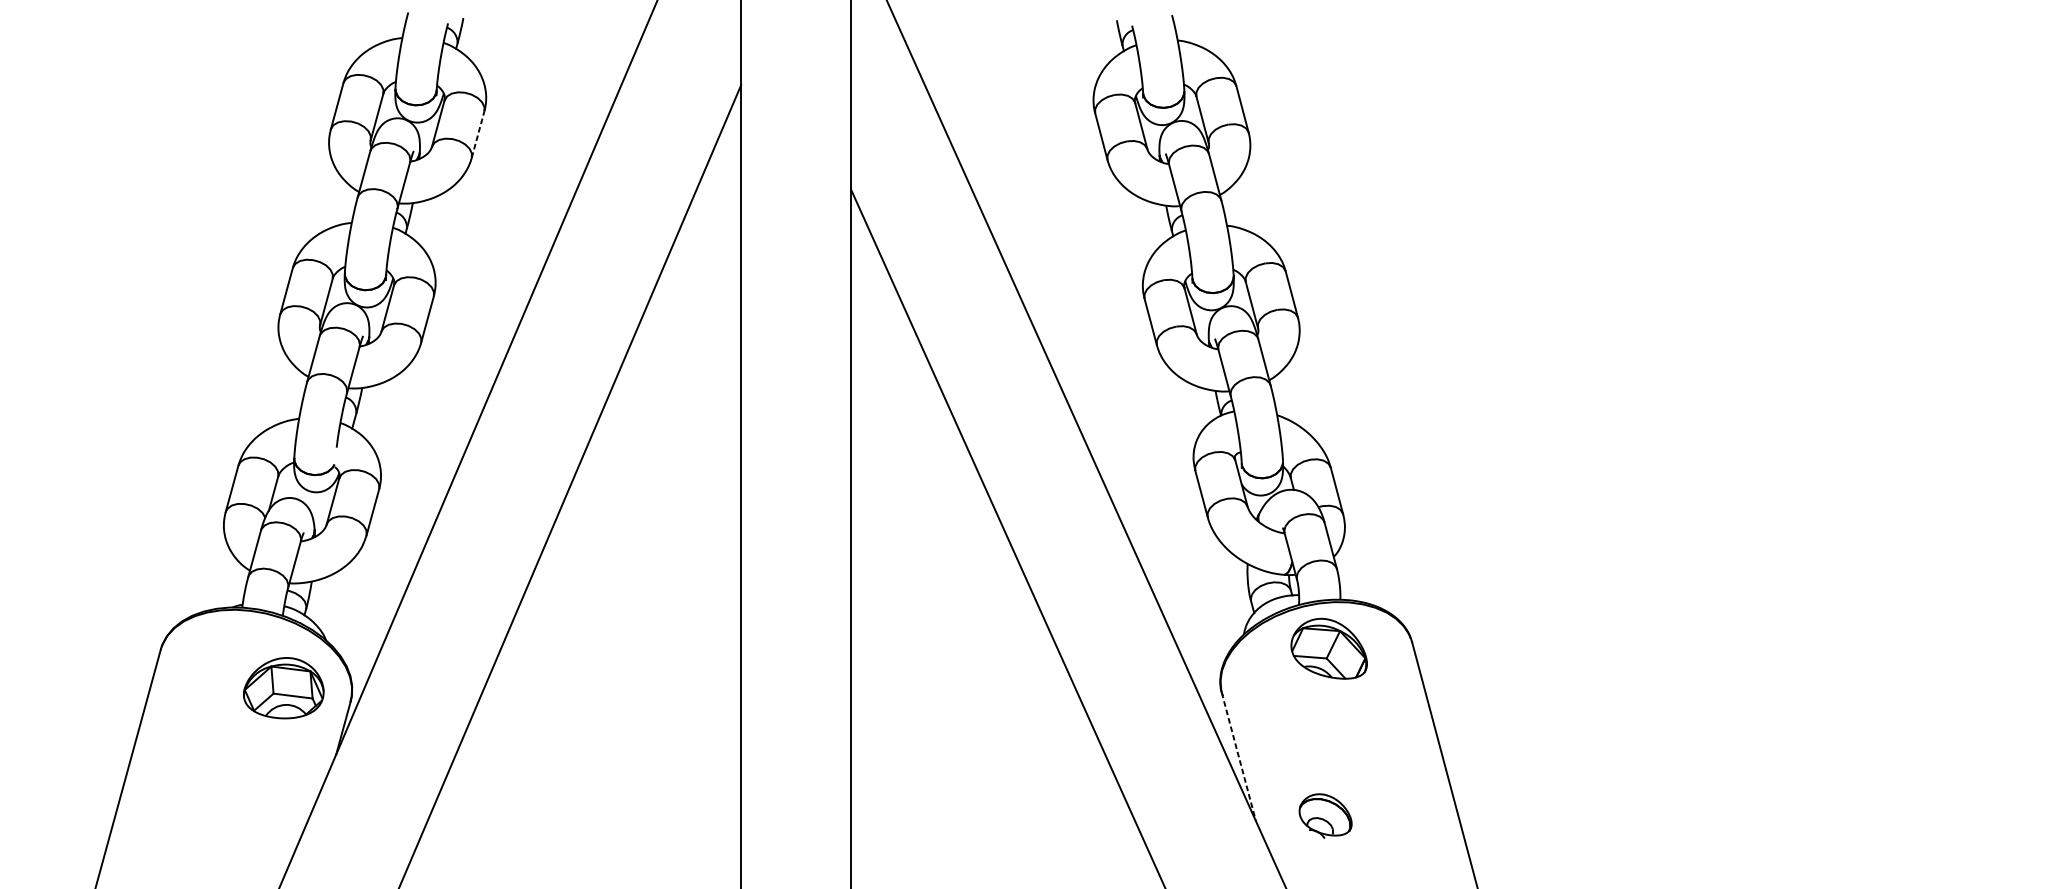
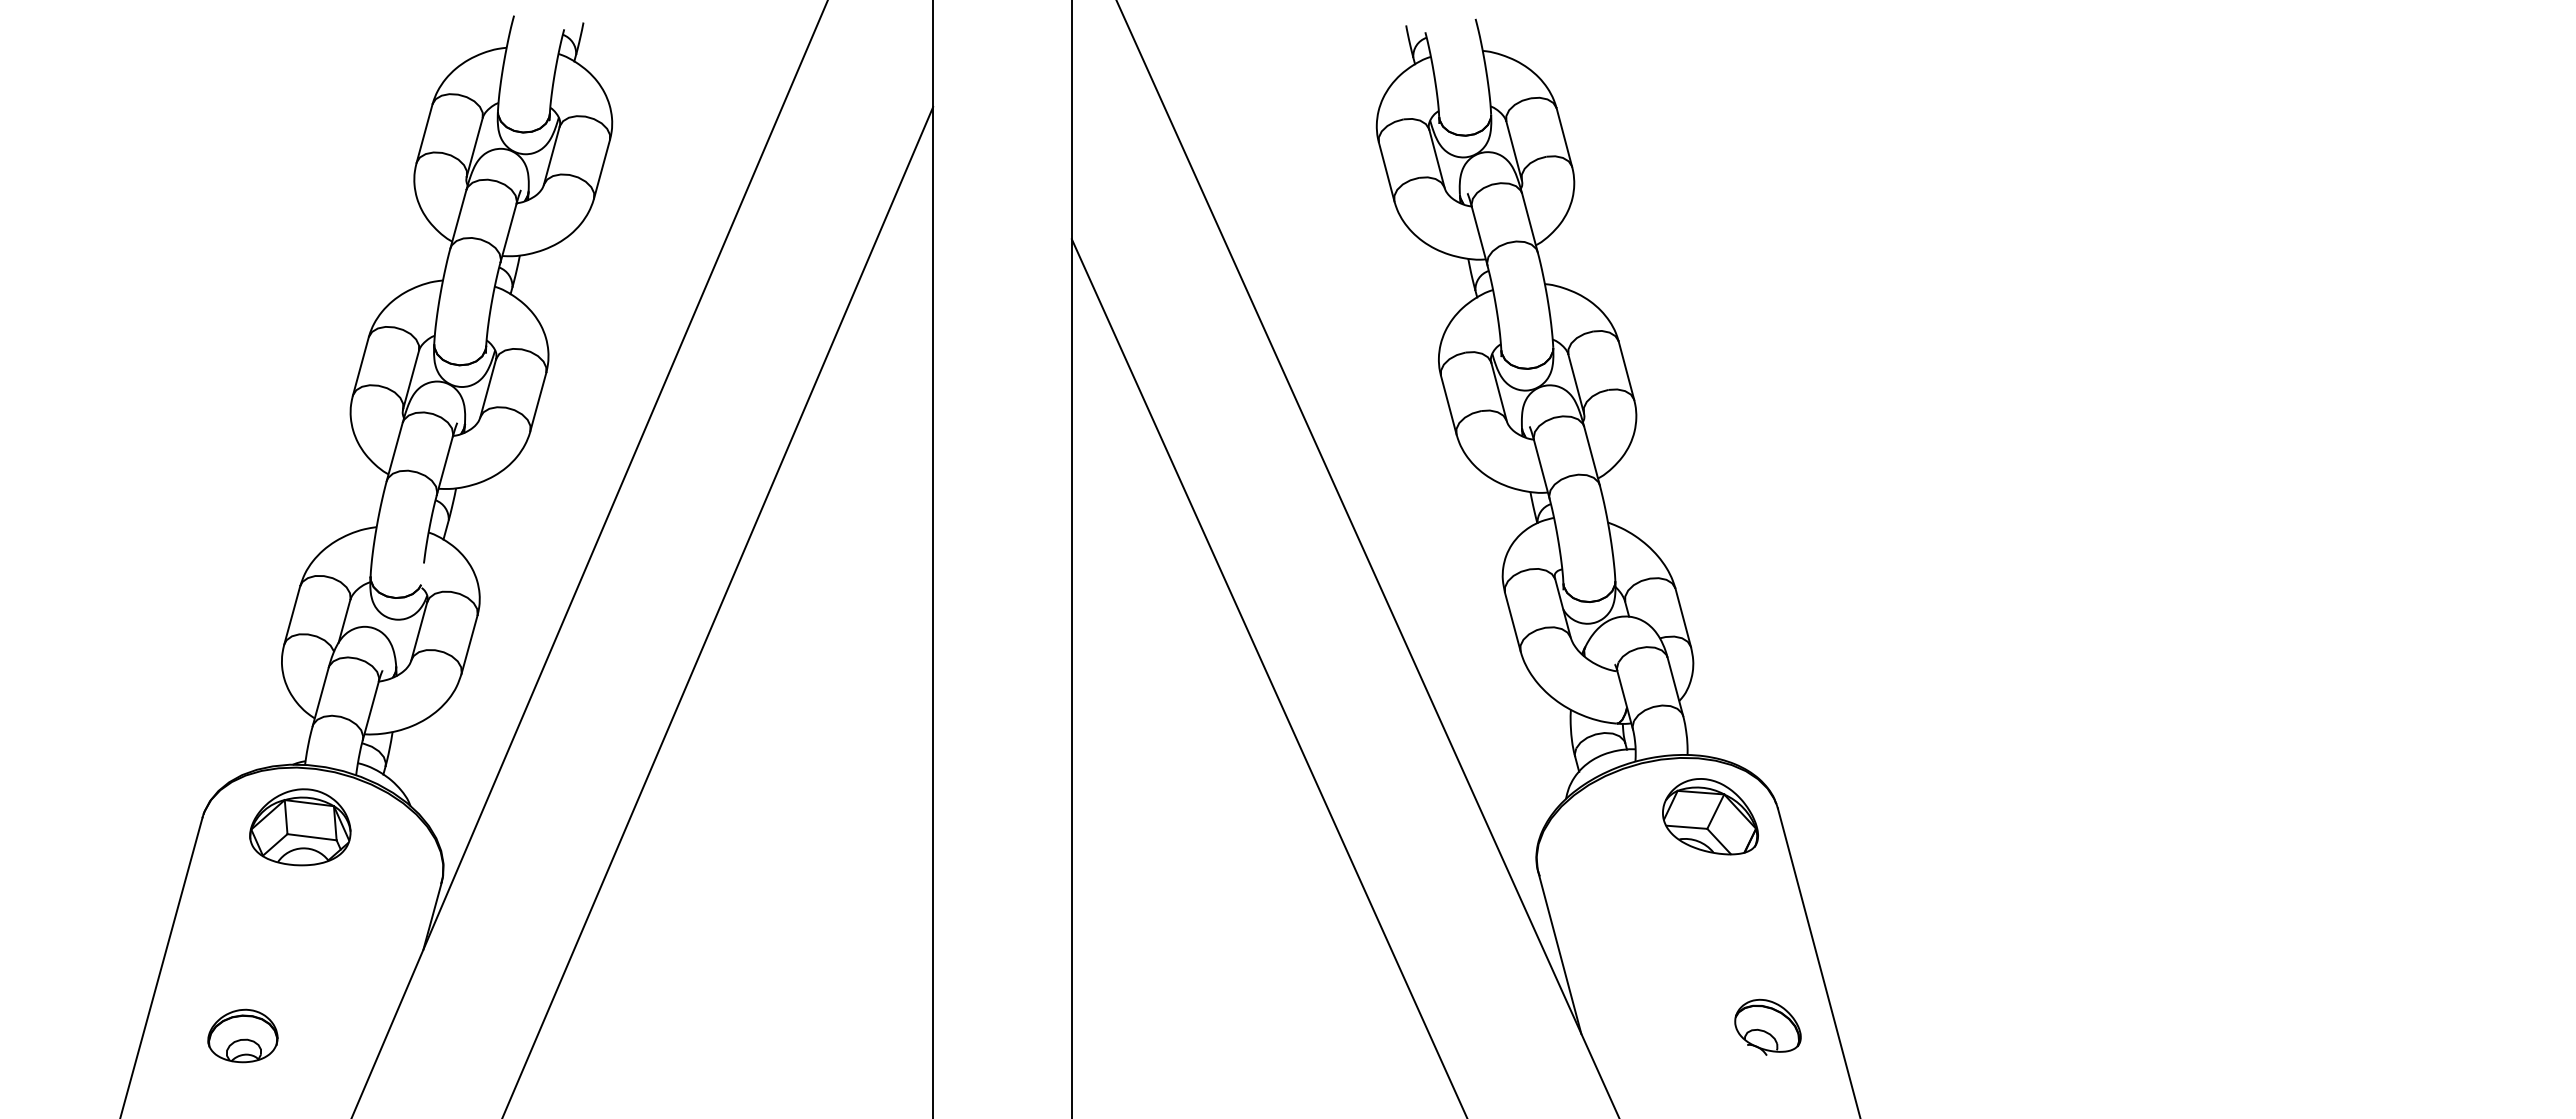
line: (478, 133) -> (602, 168), dashed -> solid
part: (1329, 648) -> (1710, 816), moved
part: (283, 688) -> (300, 827), moved
line: (1238, 757) -> (1559, 953), dashed -> solid
part: (1325, 815) -> (1767, 1026), moved
part: (192, 822) -> (242, 1035), added

